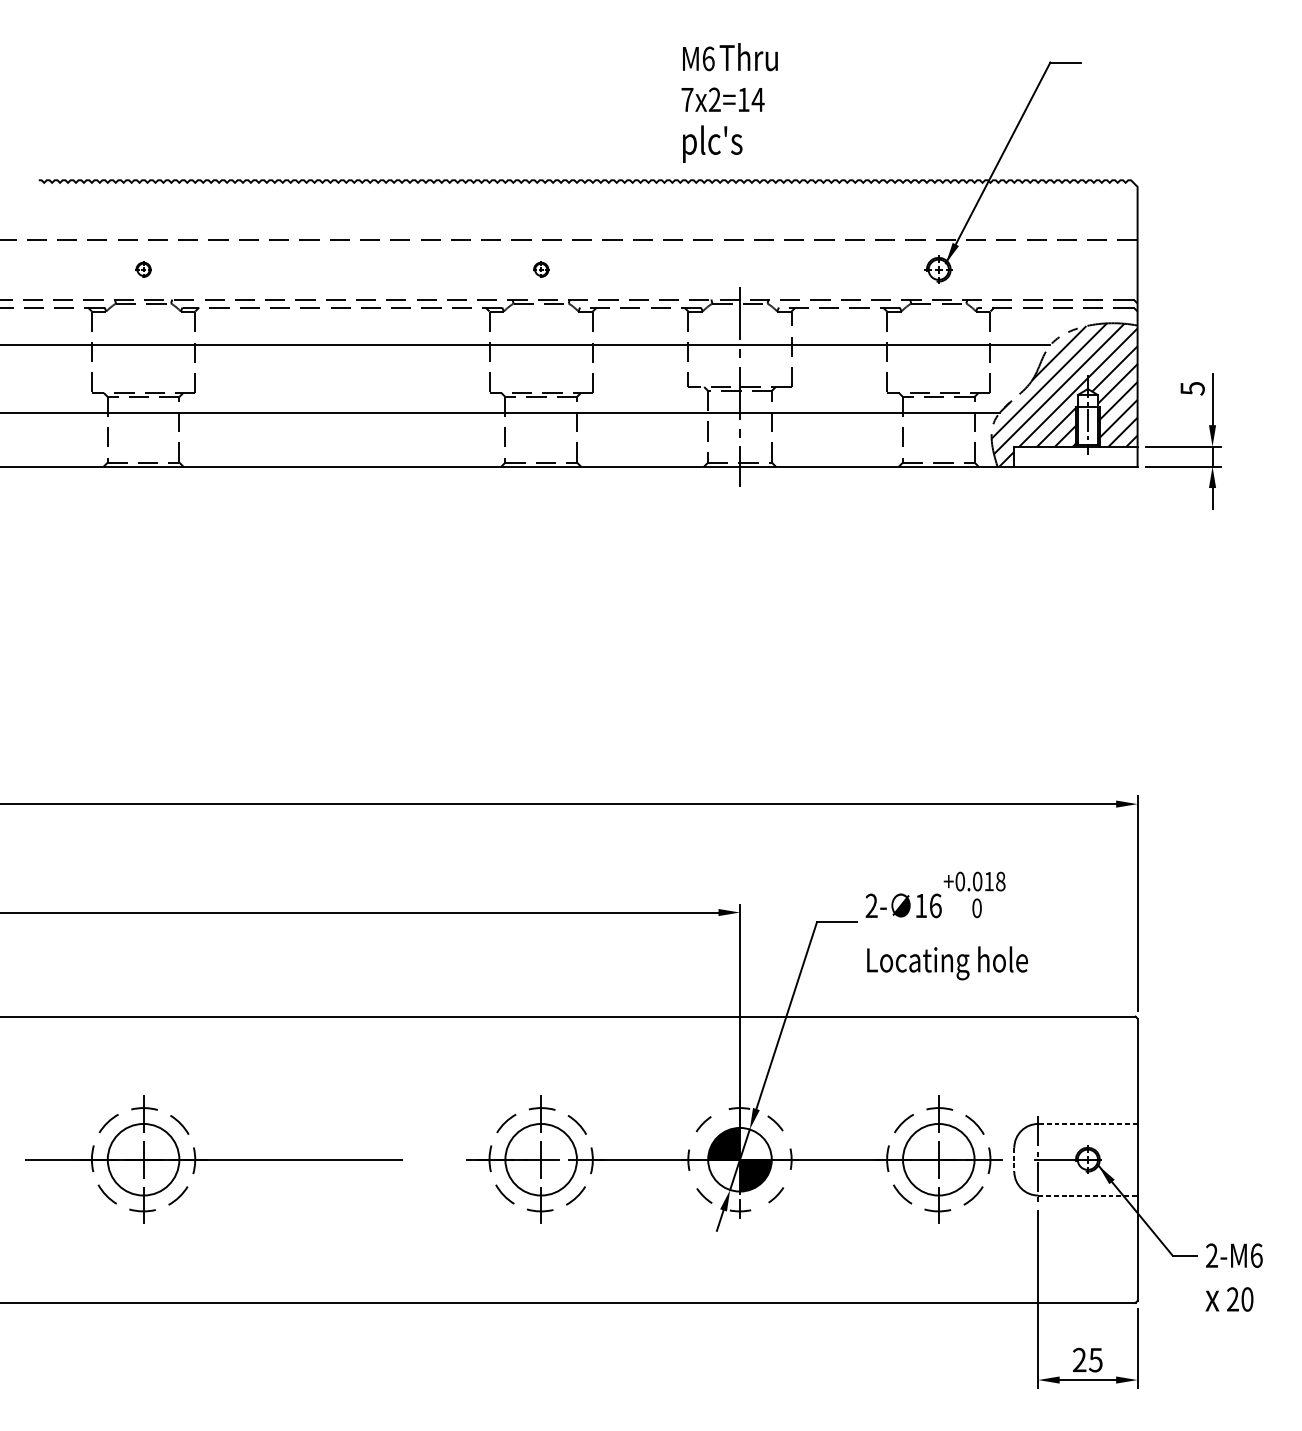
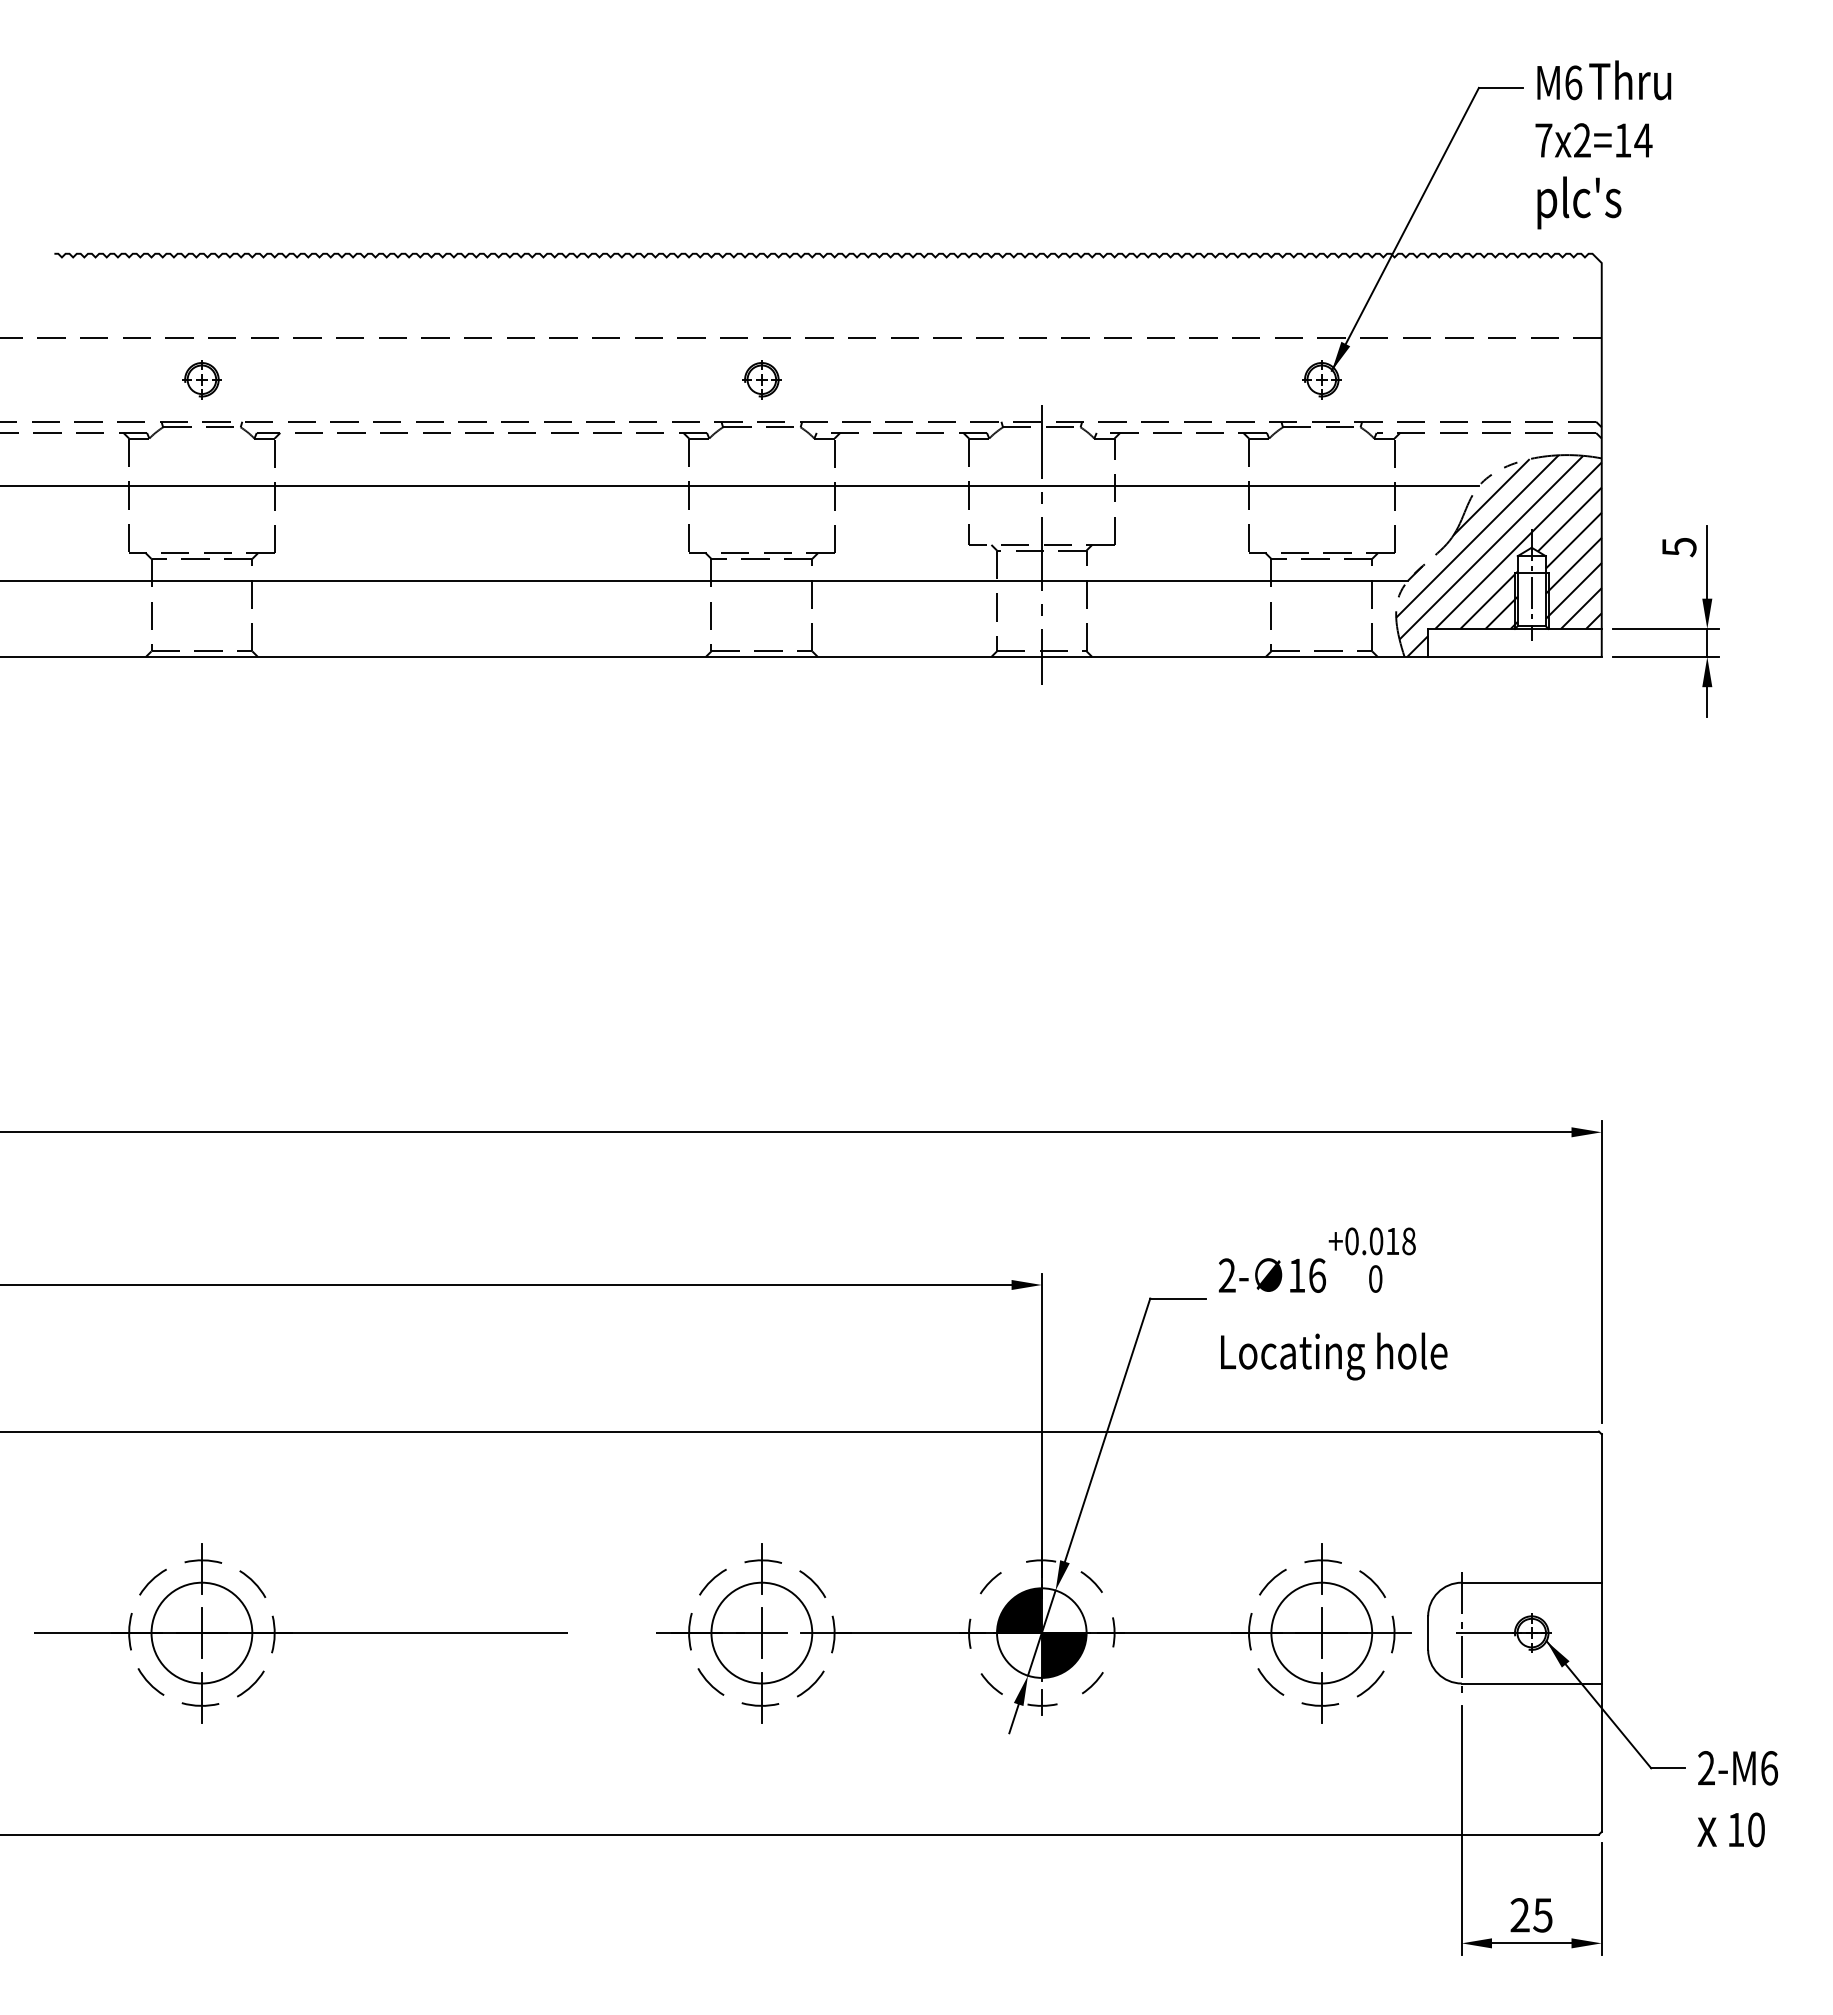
text: (729, 102) -> (1603, 144), moved
part: (143, 269) -> (201, 379), size x1.67
part: (540, 269) -> (761, 379), size x1.67
line: (1087, 1123) -> (1531, 1582), dashed -> solid
line: (1014, 1160) -> (1428, 1633), dashed -> solid
line: (1087, 1195) -> (1531, 1683), dashed -> solid
text: (1232, 1299) -> (1735, 1829), 20 -> 10

